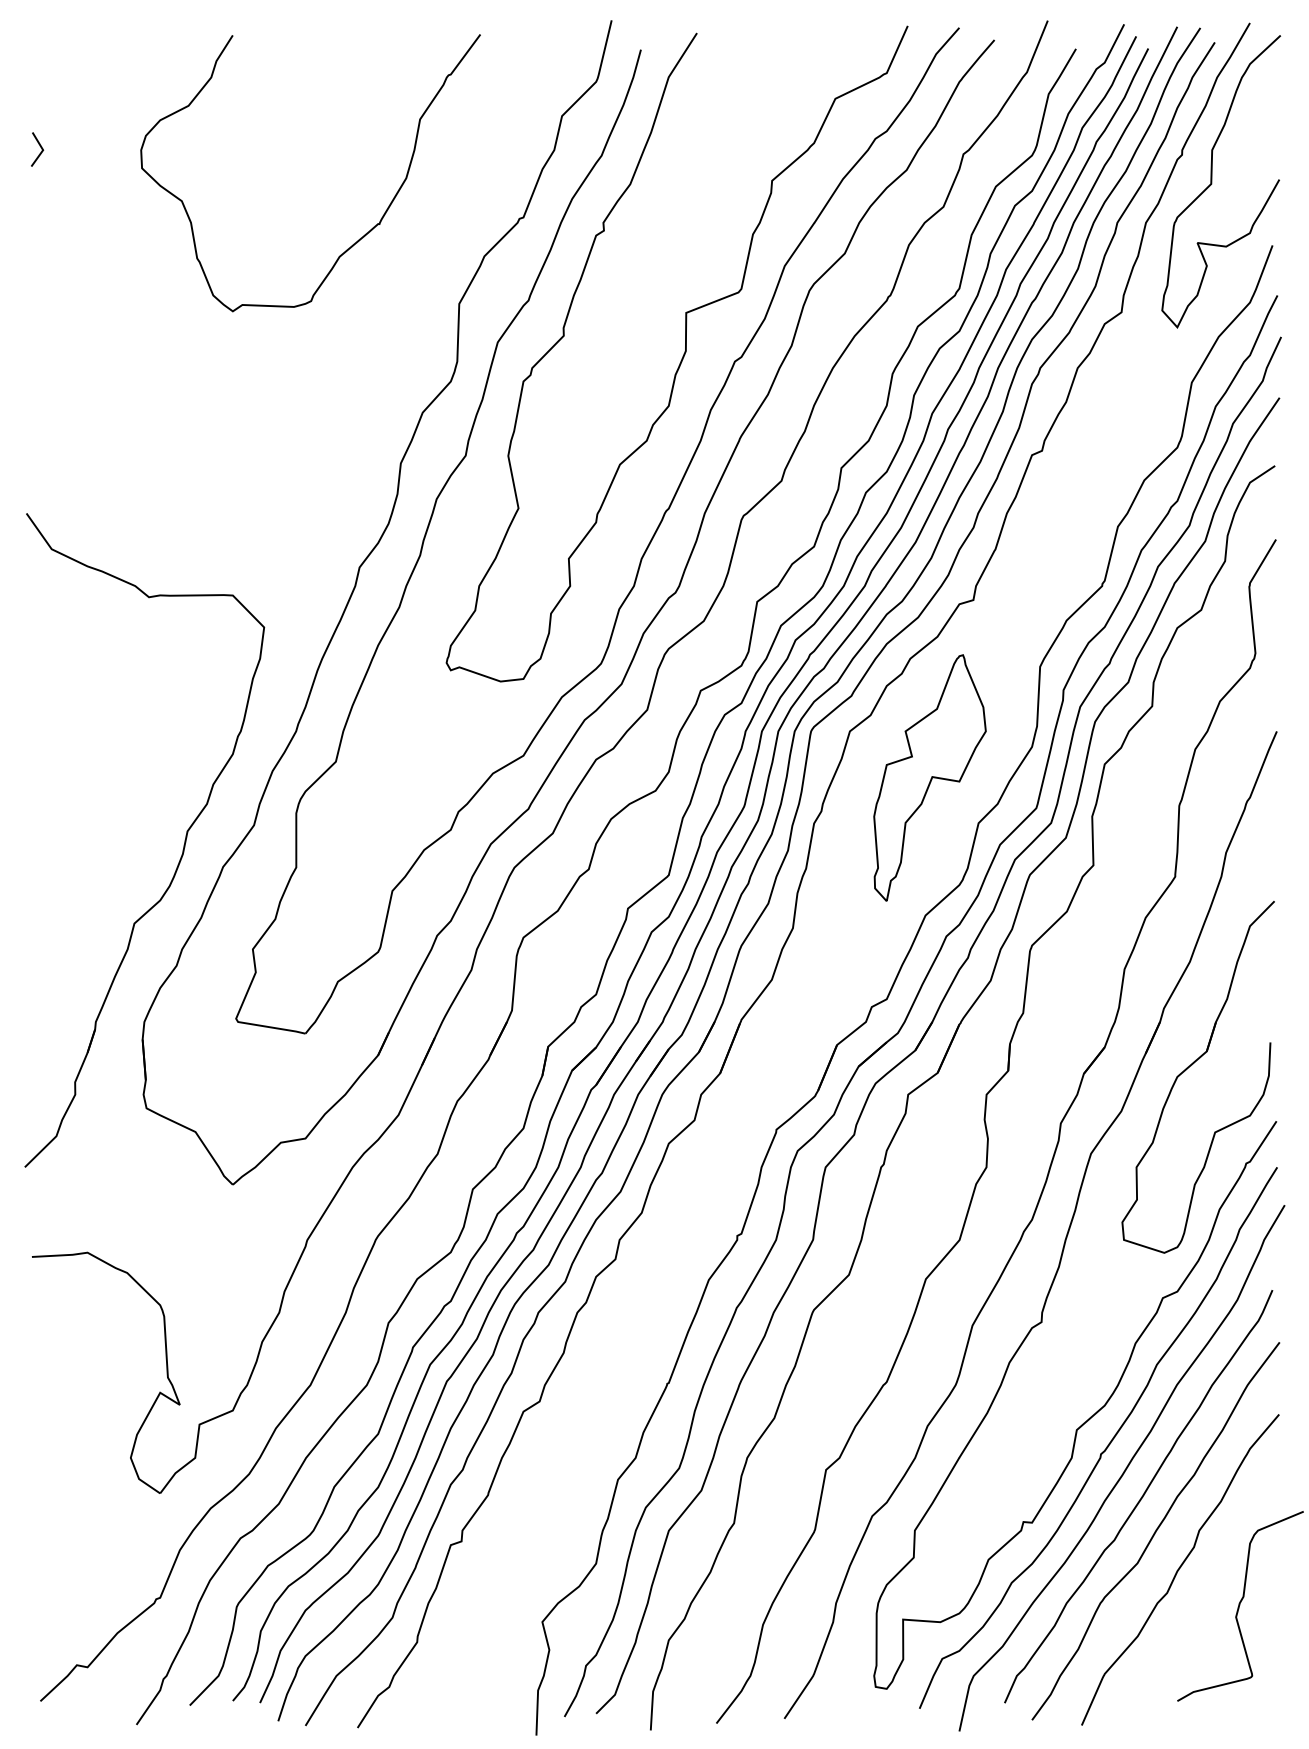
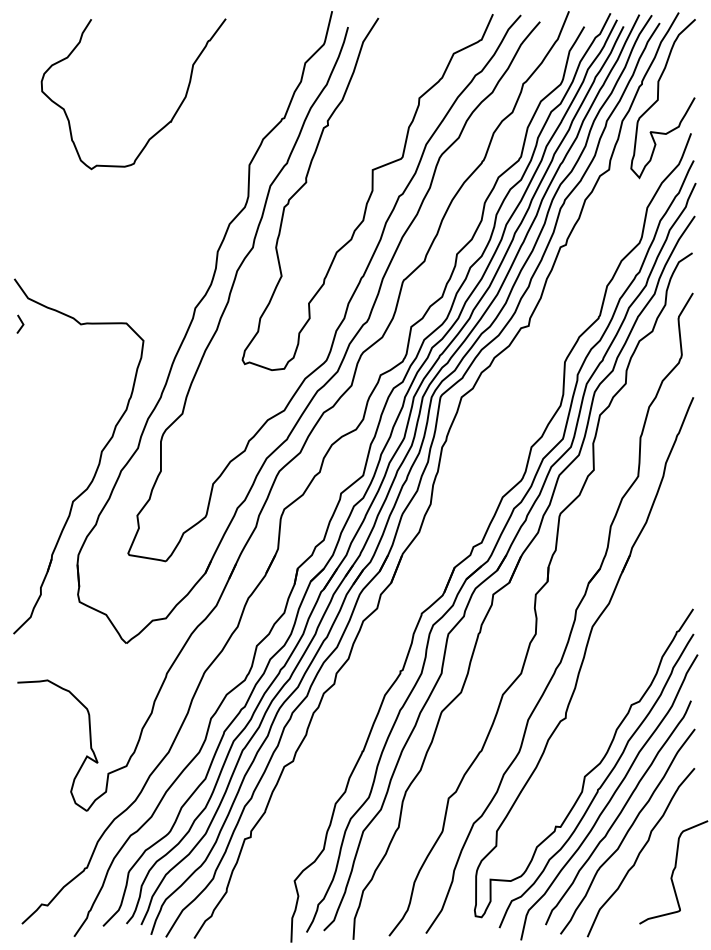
line: (39, 148) -> (21, 323), moved
curve: (358, 238) -> (159, 129), moved
part: (930, 775) -> (505, 421), removed
part: (1190, 1068) -> (646, 580), removed

